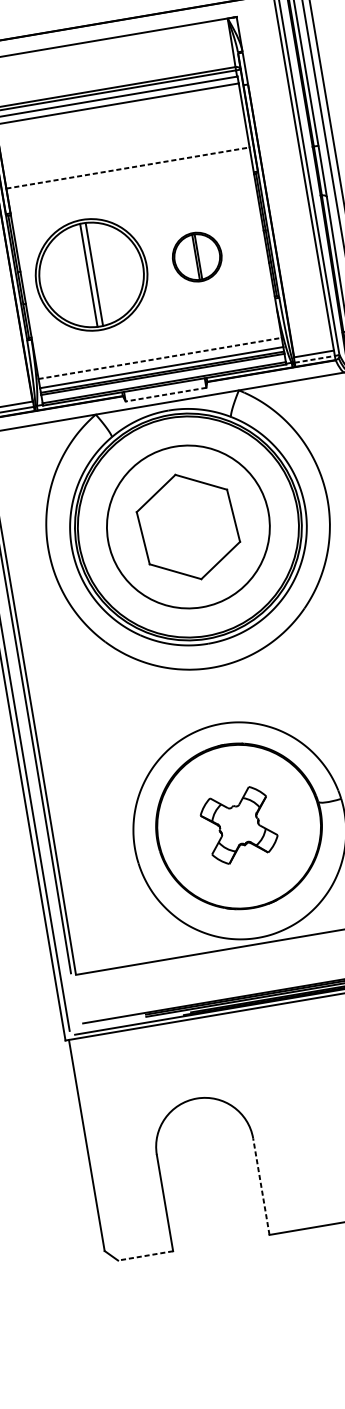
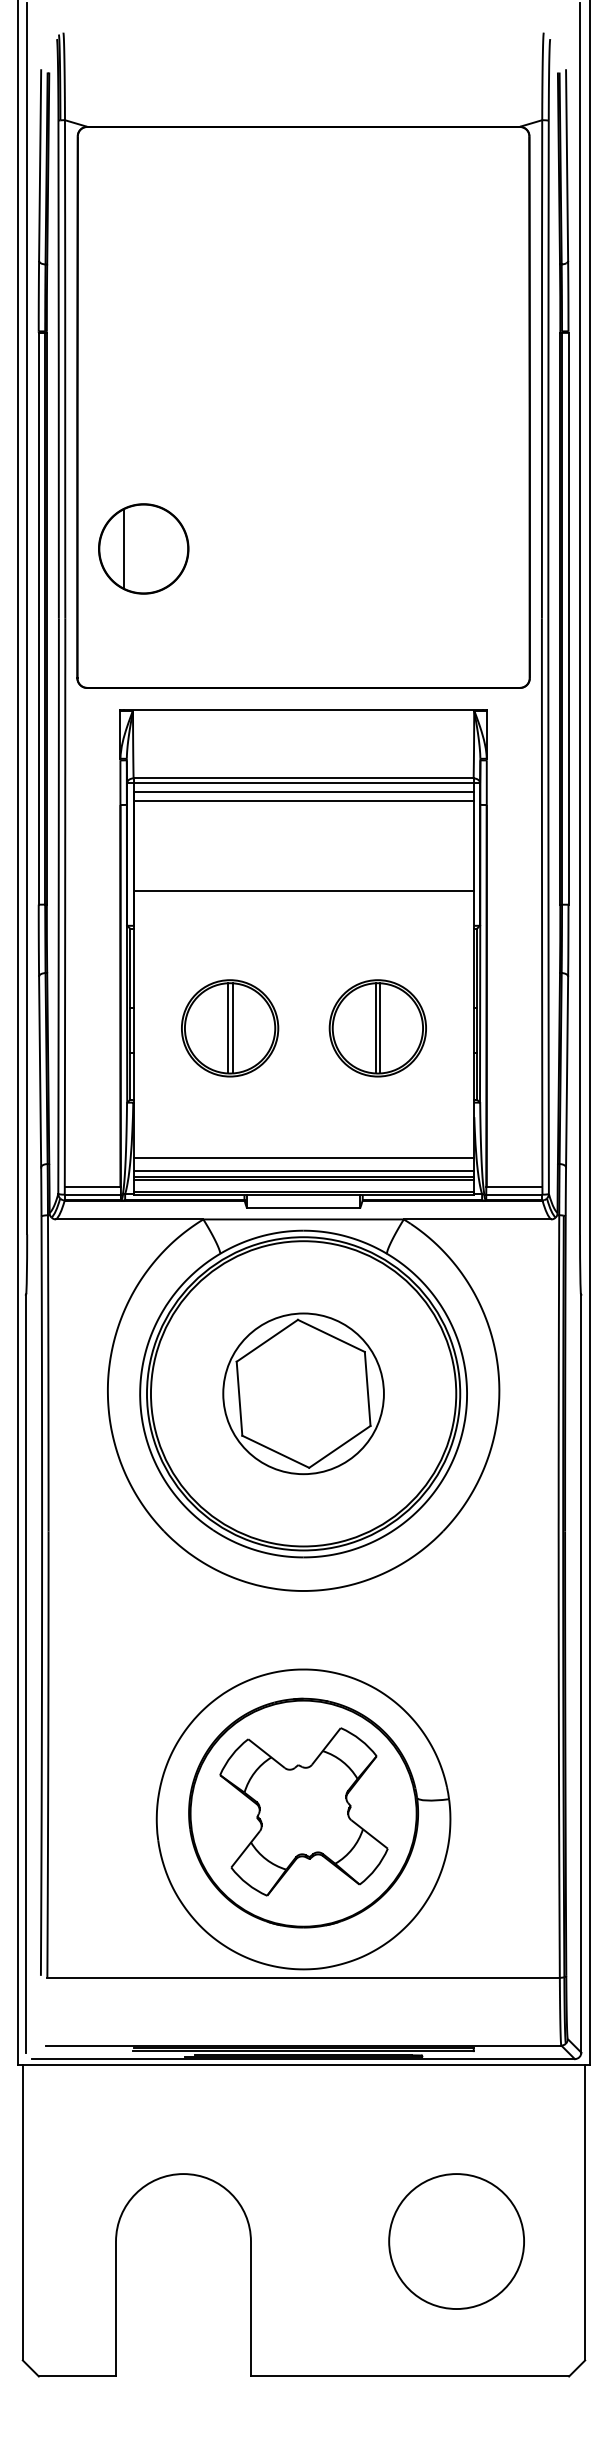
line: (128, 168) -> (304, 891), dashed -> solid
part: (197, 257) -> (377, 1028), size x1.43
part: (92, 274) -> (230, 1028), size x0.62
line: (160, 358) -> (304, 1157), dashed -> solid
line: (314, 359) -> (514, 1194), dashed -> solid
line: (165, 394) -> (303, 1208), dashed -> solid
circle: (188, 526) -> (303, 1393), size x0.71
part: (238, 825) -> (303, 1811), size x1.67
line: (260, 1186) -> (250, 2308), dashed -> solid
line: (145, 1255) -> (77, 2376), dashed -> solid

